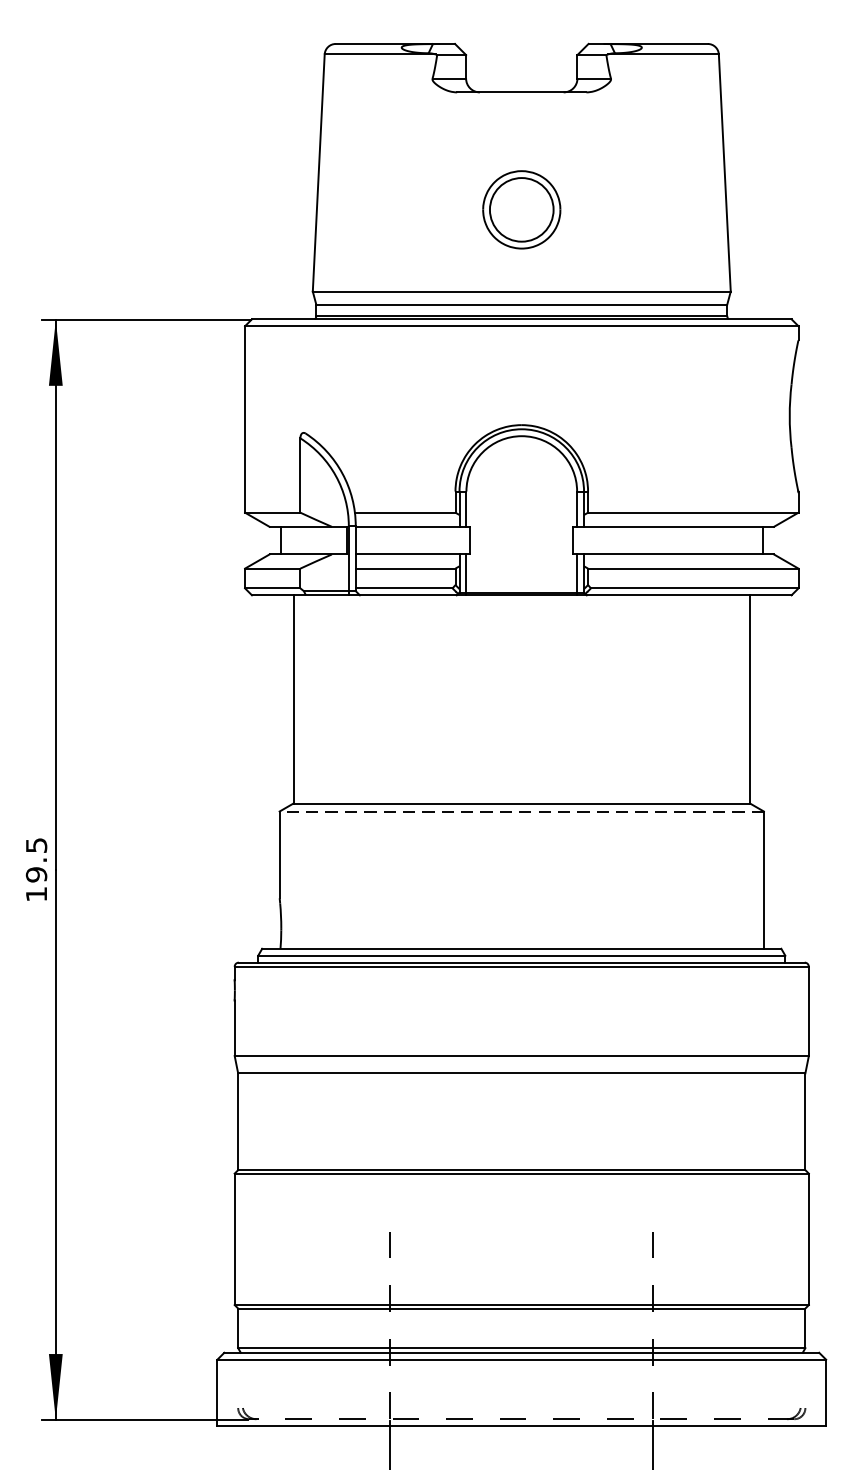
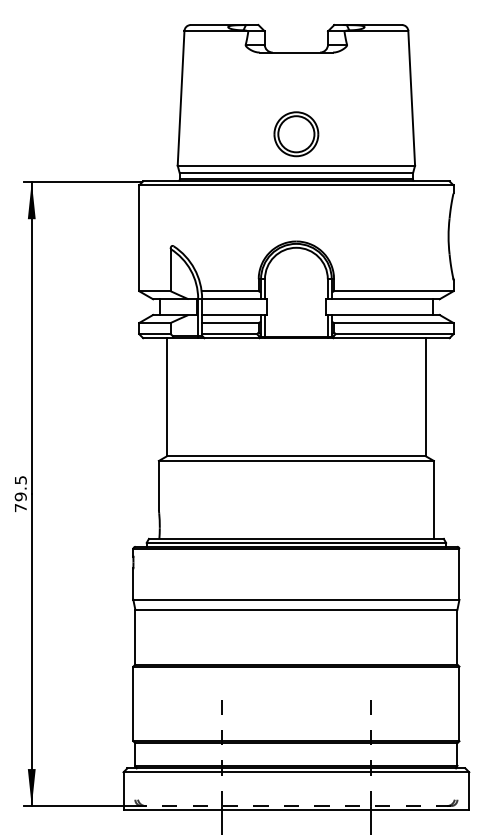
part: (521, 210) -> (296, 134), moved
line: (521, 810) -> (296, 460), dashed -> solid
text: (35, 895) -> (20, 508), 19.5 -> 79.5

